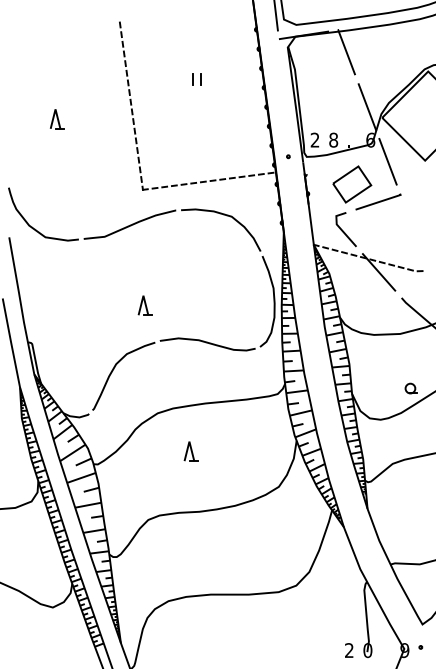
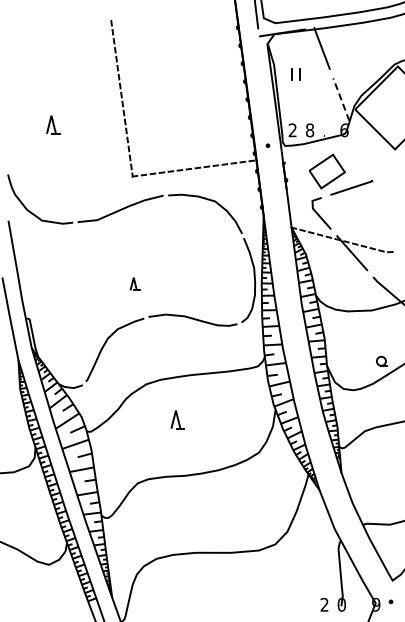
part: (196, 80) -> (295, 74), moved
line: (367, 106) -> (341, 99), solid -> dashed
part: (57, 118) -> (53, 124), moved
line: (387, 161) -> (360, 150), removed
part: (144, 304) -> (134, 283), size x0.7

